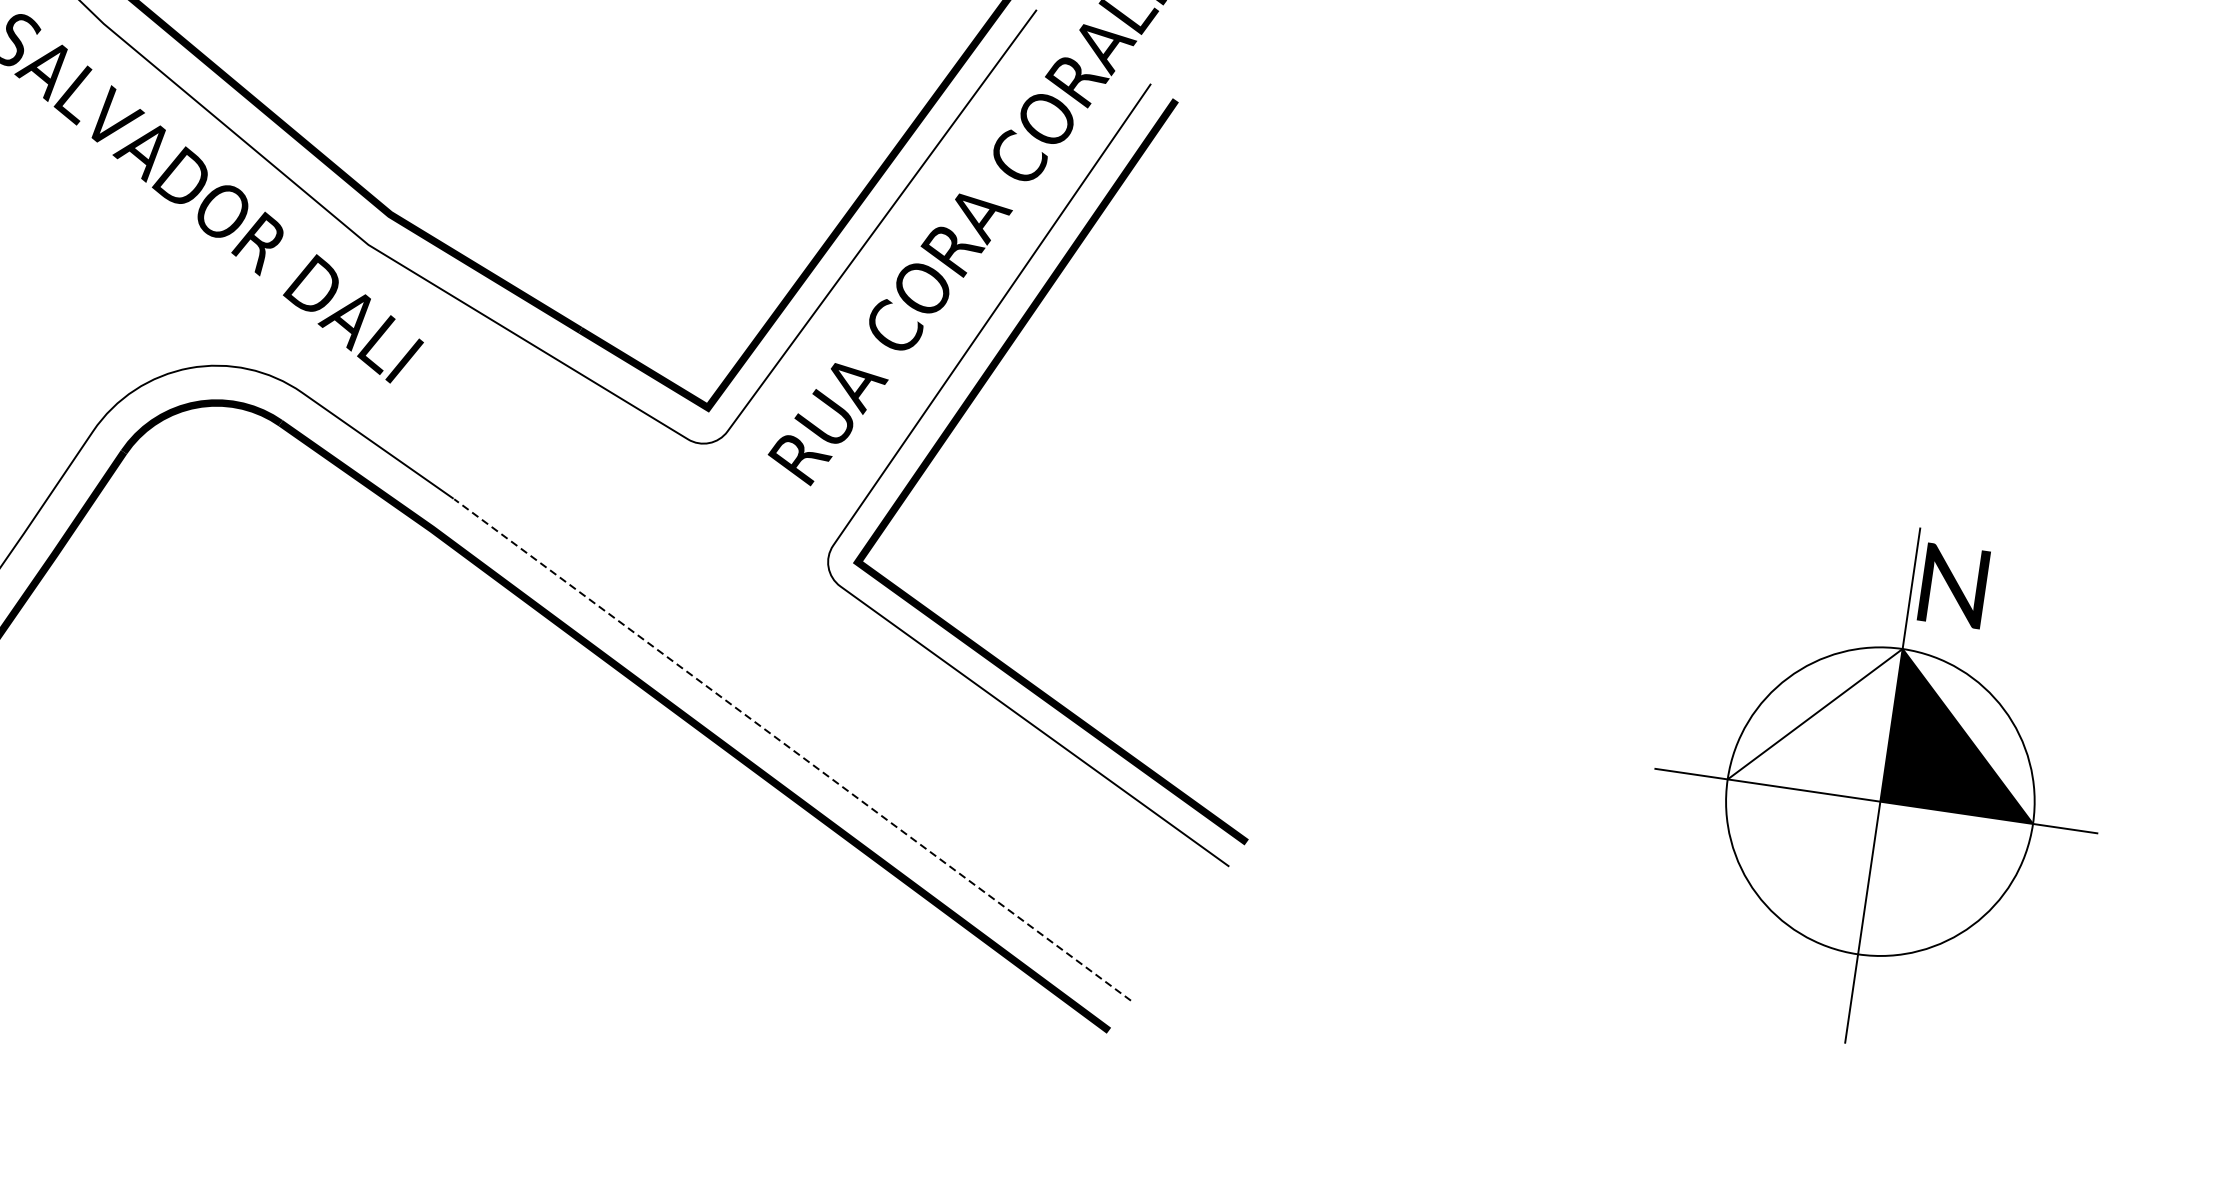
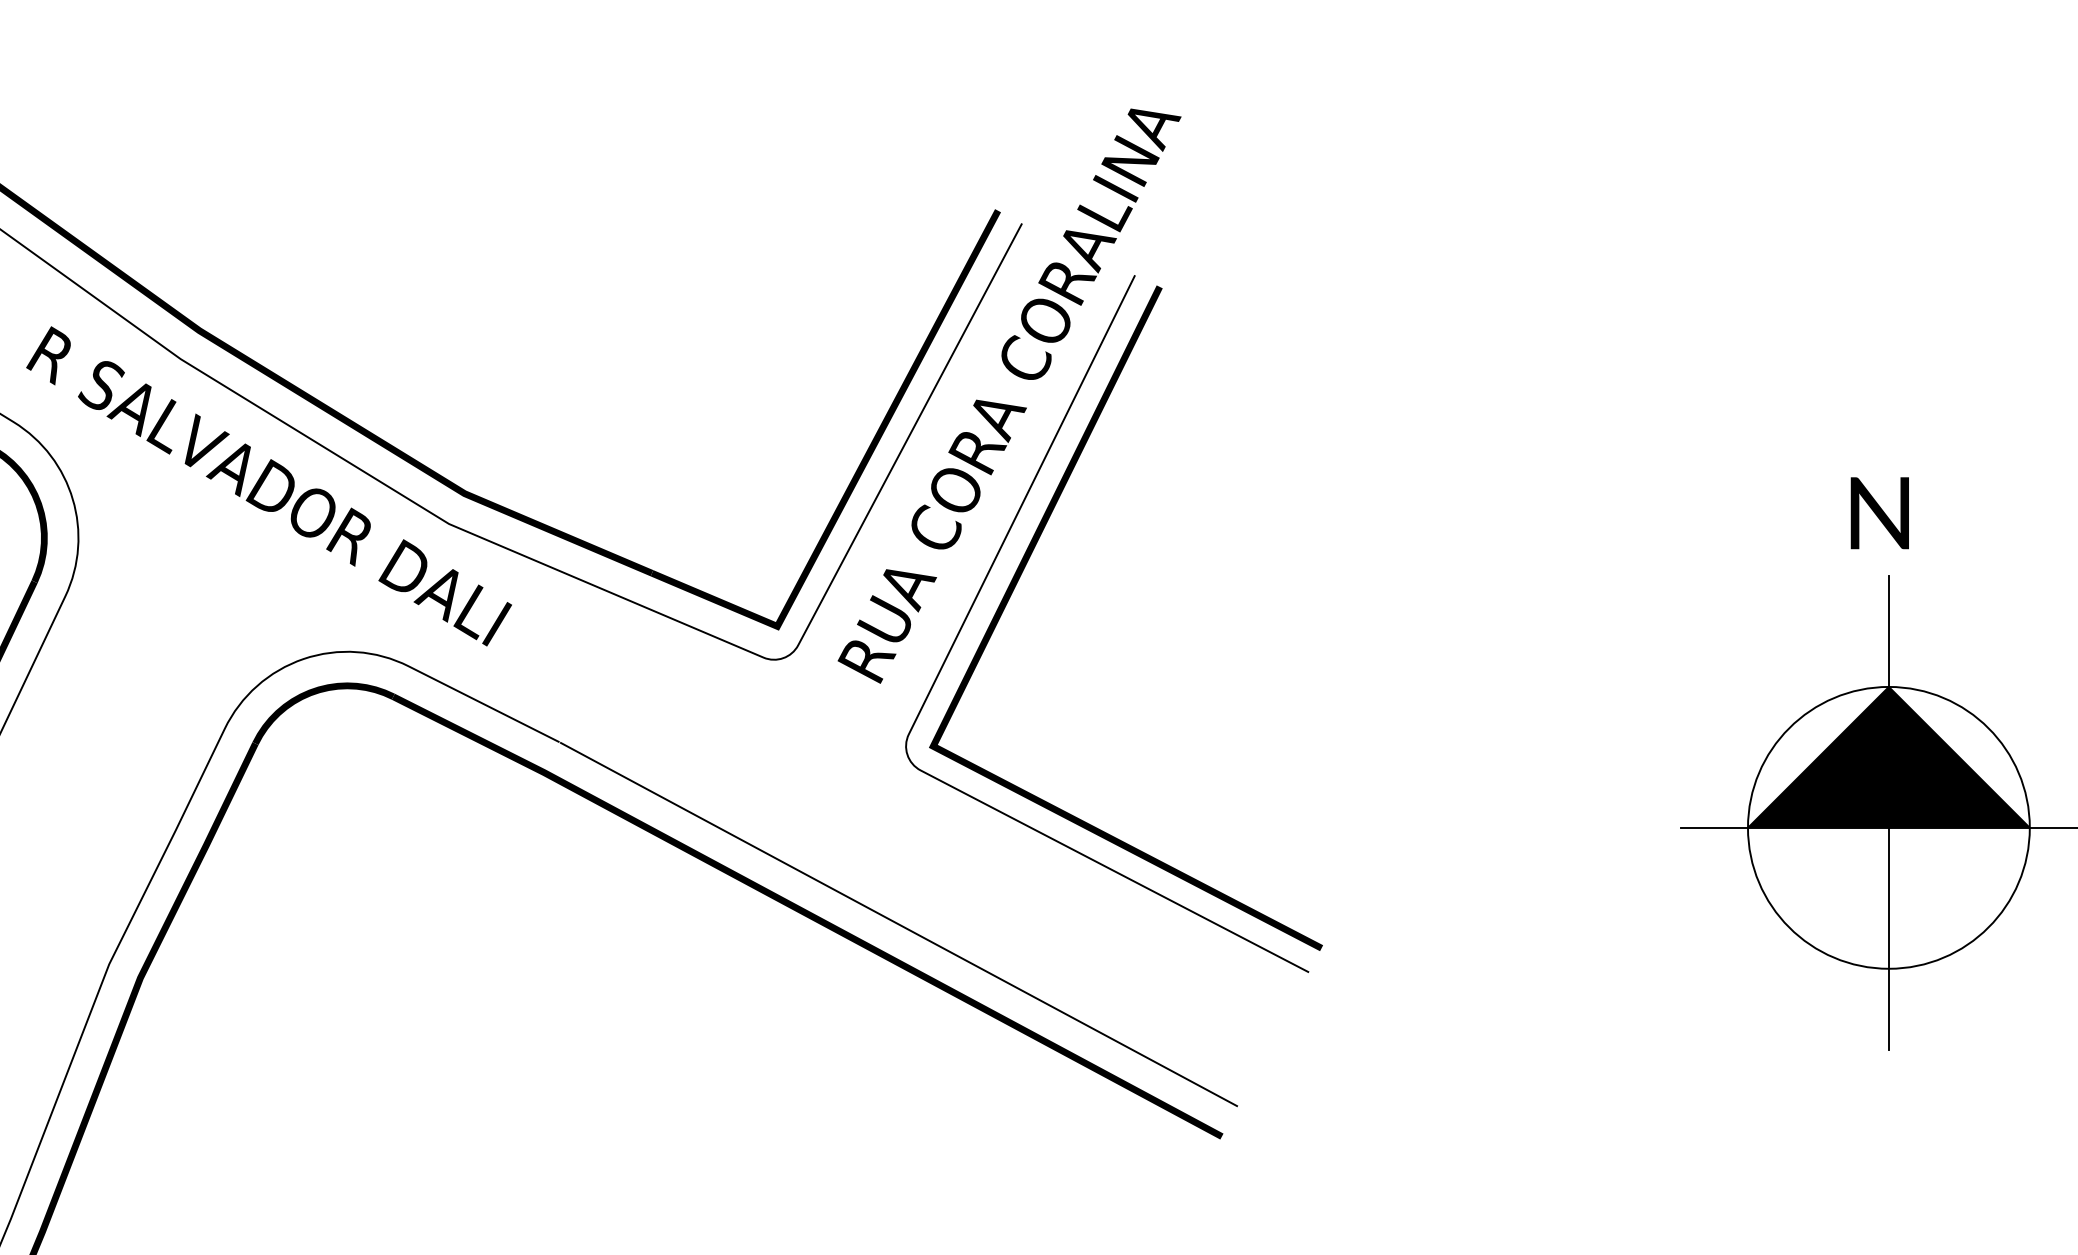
text: (1953, 586) -> (1879, 513), moved
fill: (1814, 713) -> (1817, 756), added
line: (793, 749) -> (899, 924), dashed -> solid

